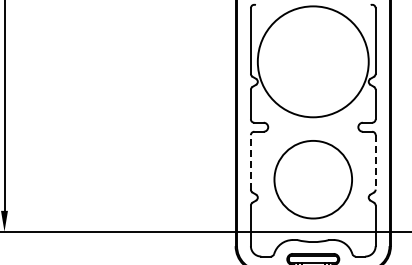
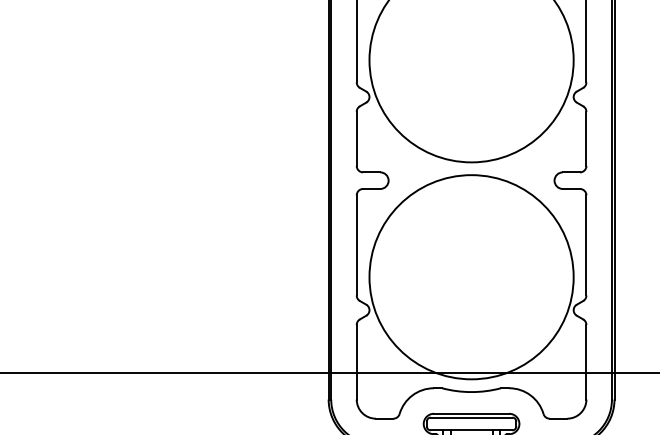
line: (250, 161) -> (356, 243), dashed -> solid
line: (375, 162) -> (586, 245), dashed -> solid
circle: (312, 179) -> (470, 276), size x1.43

